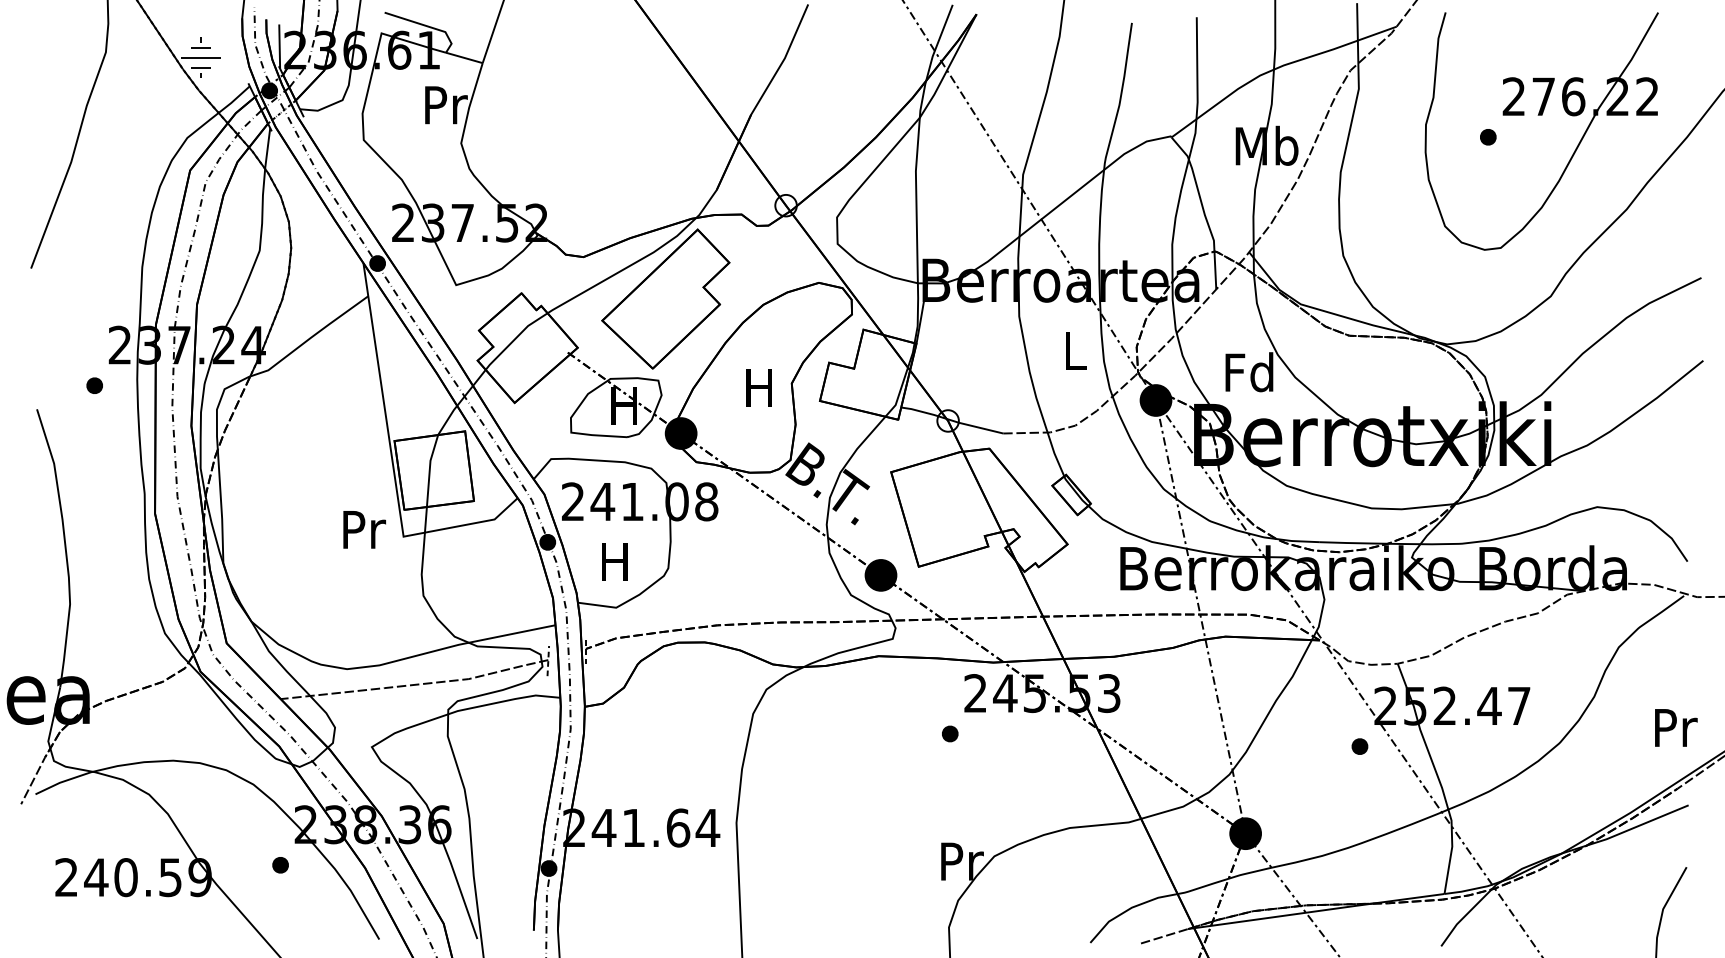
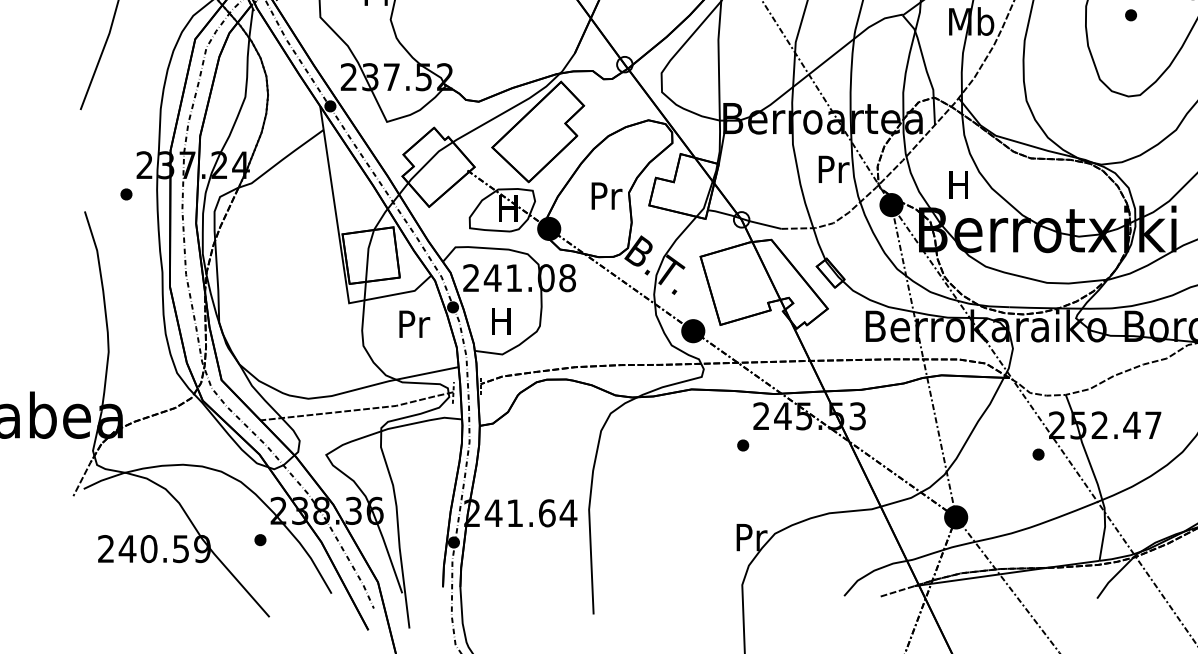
text: (1076, 350) -> (834, 169), L -> Pr
text: (1249, 372) -> (958, 184), Fd -> H
text: (761, 387) -> (607, 195), H -> Pr
text: (364, 529) -> (414, 324), moved

